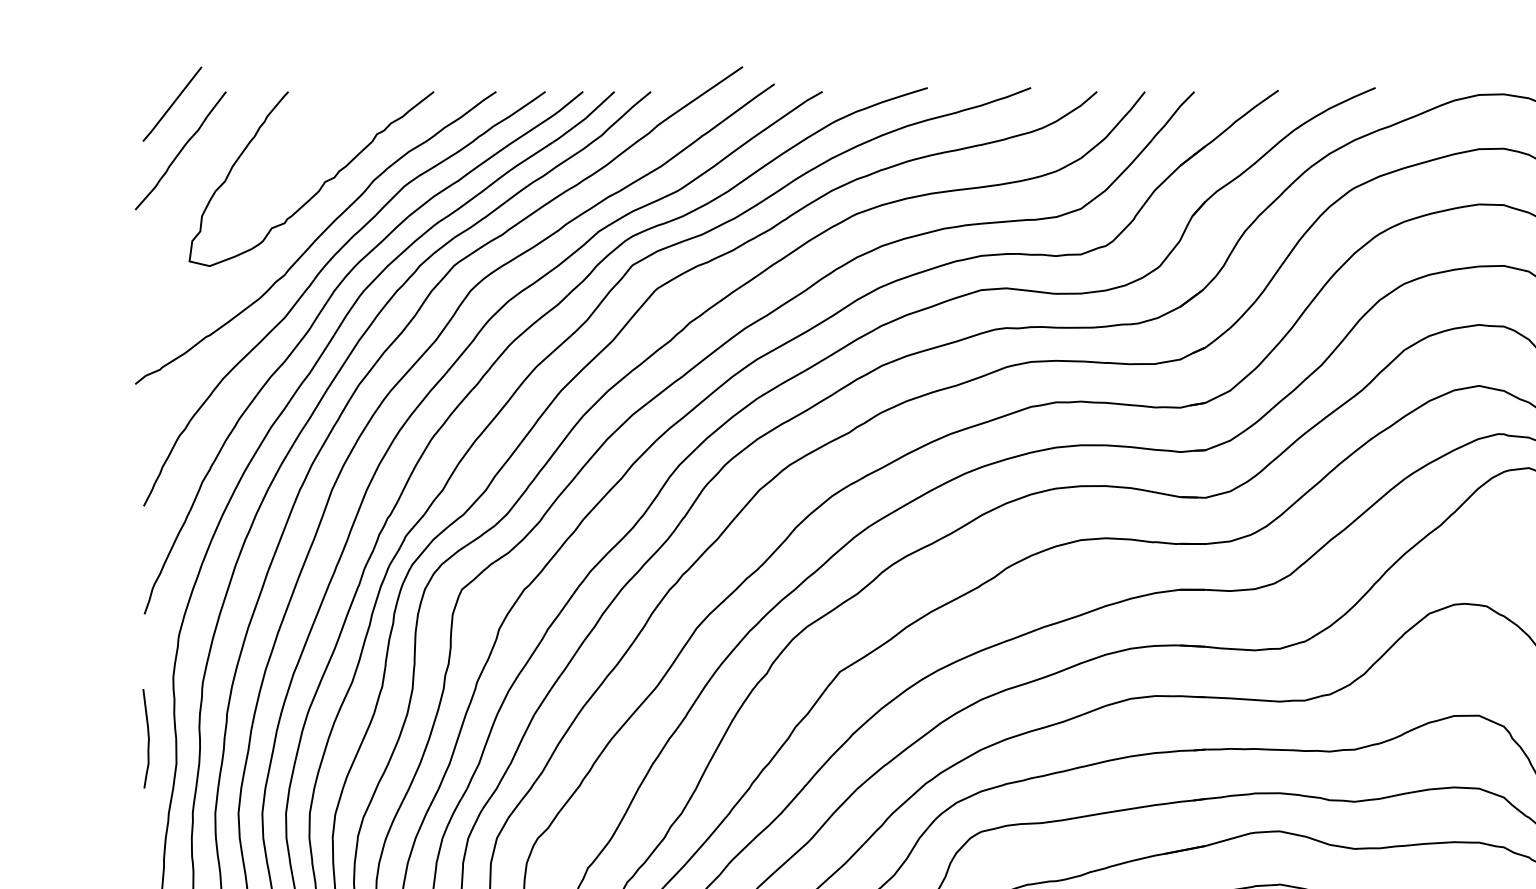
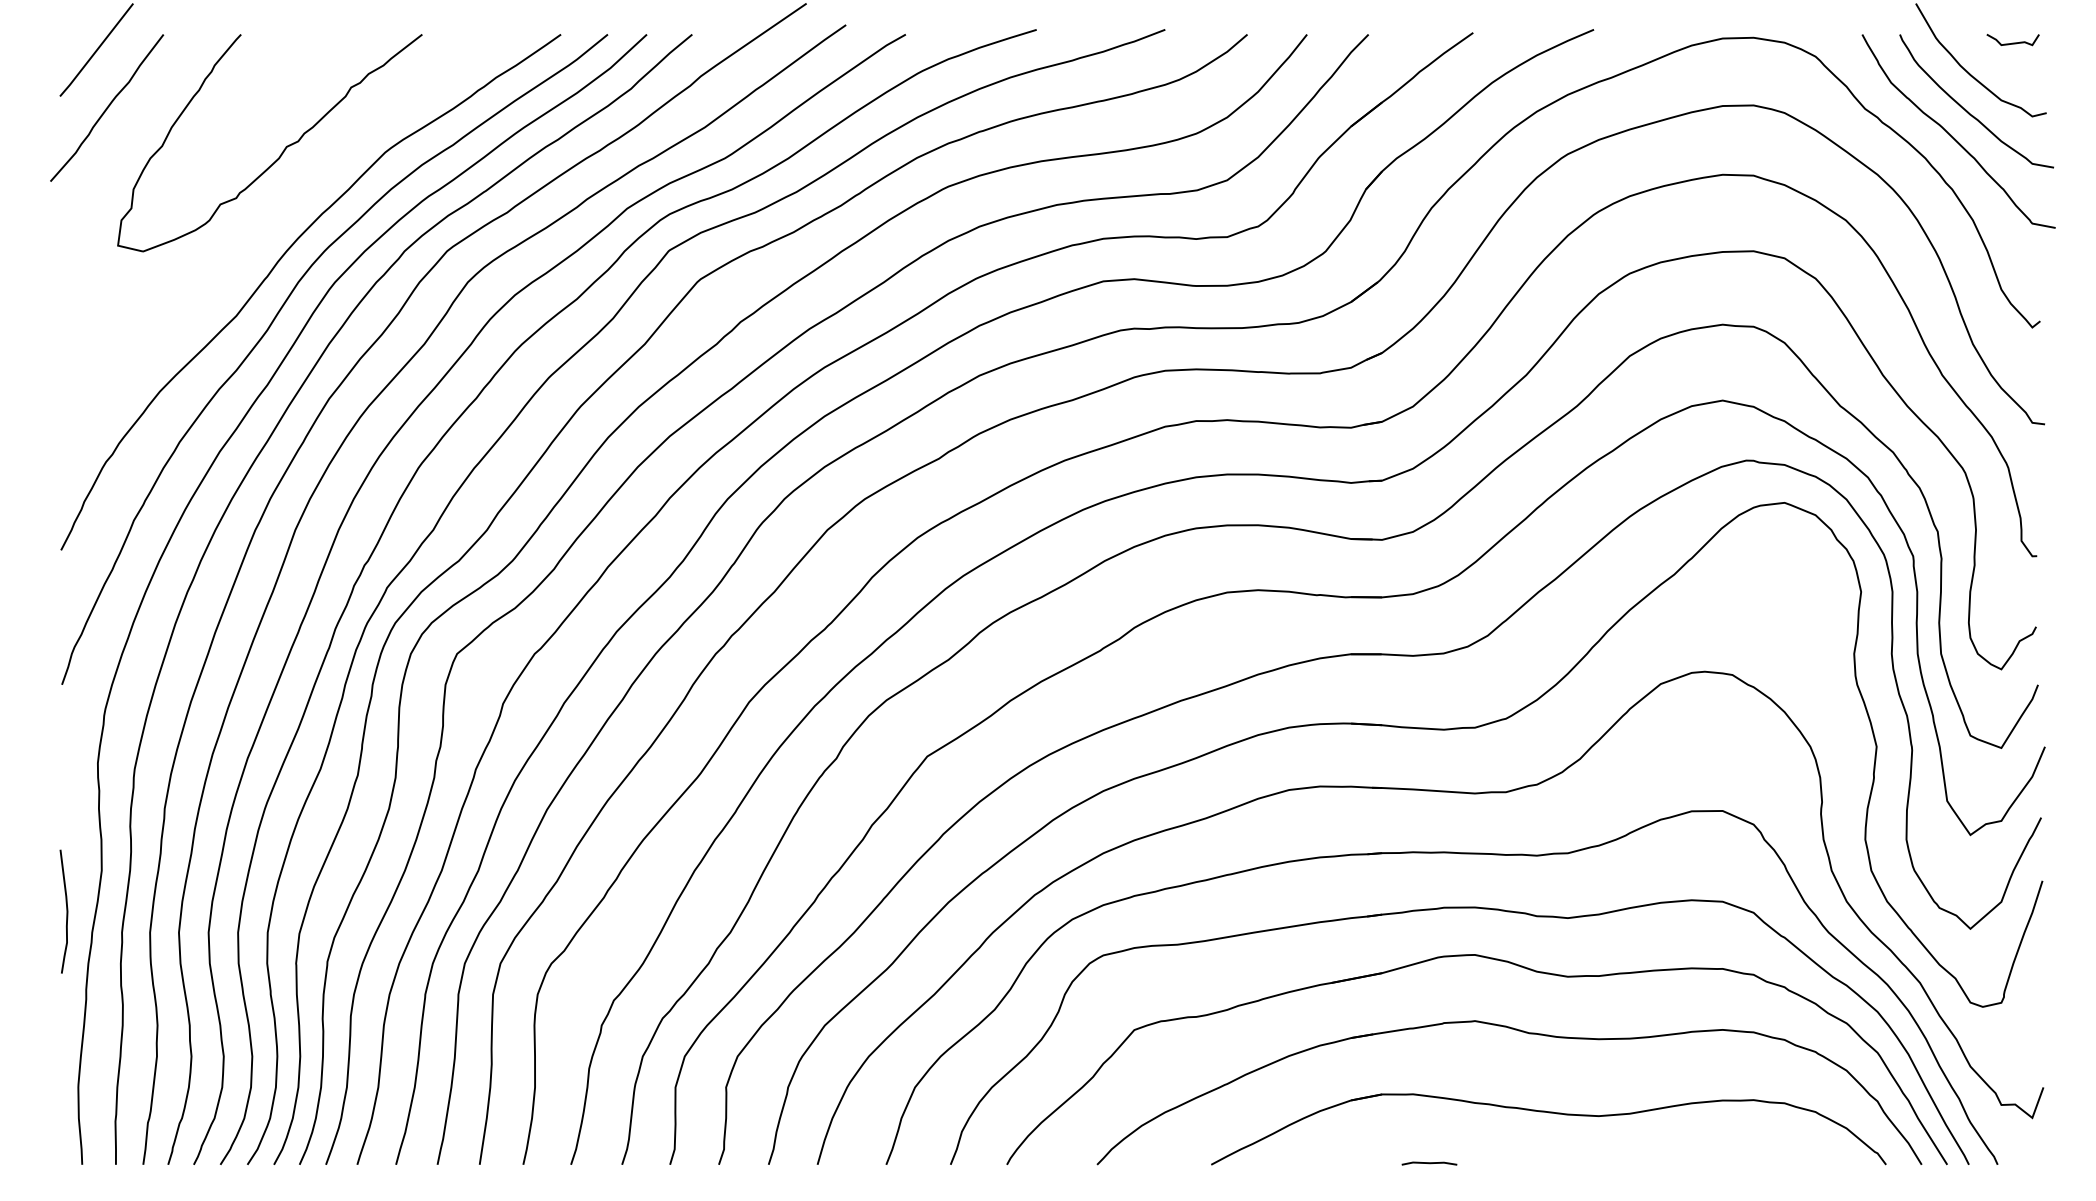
curve: (316, 237) -> (276, 216), removed
curve: (148, 738) -> (66, 911), moved

